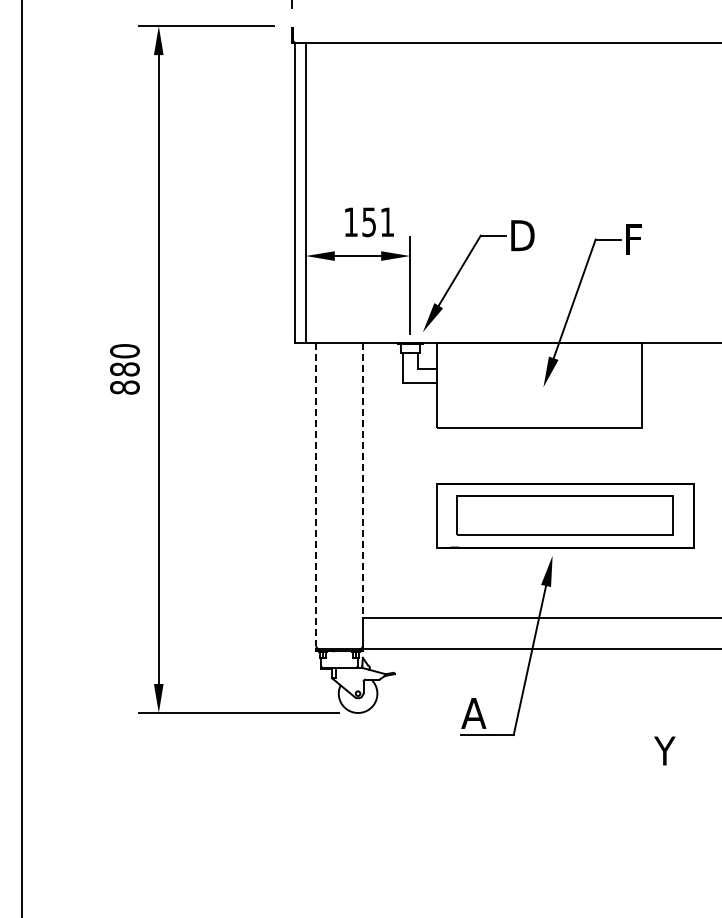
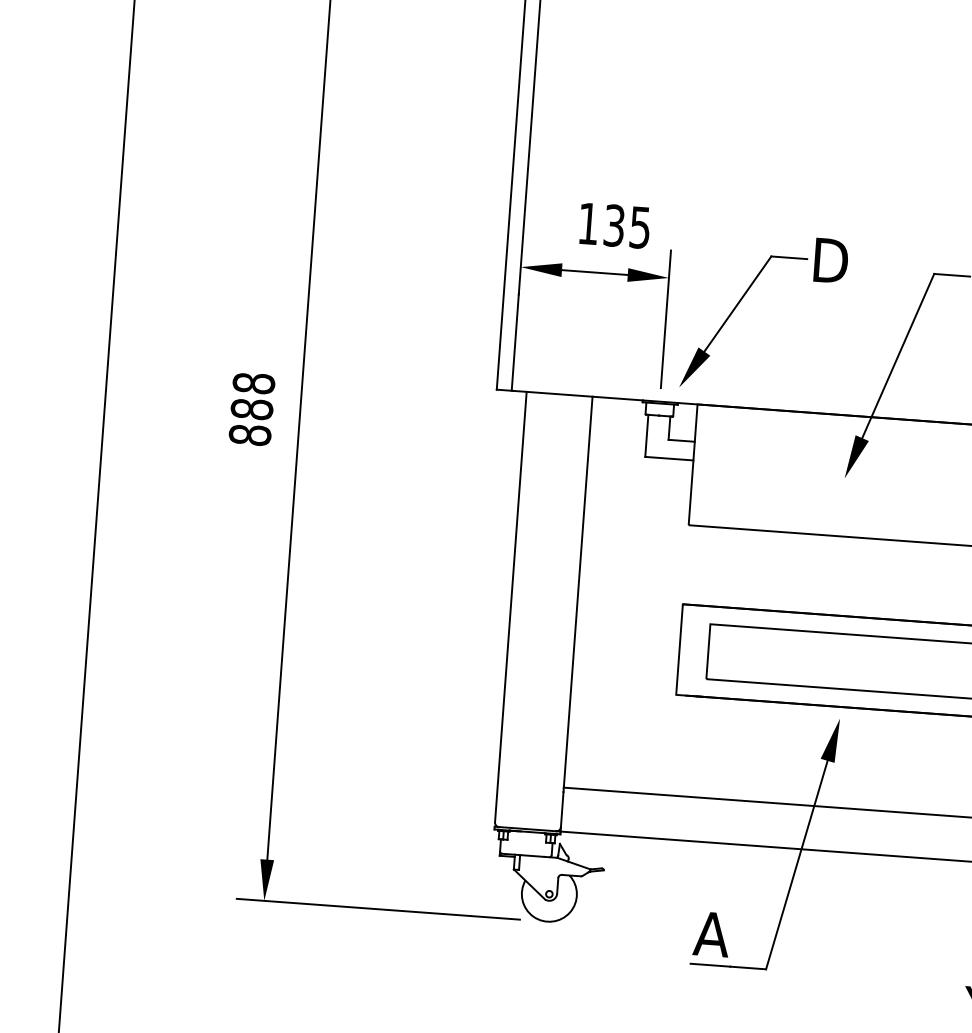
text: (378, 222) -> (627, 227), 151 -> 135
text: (124, 351) -> (253, 383), 880 -> 888
line: (362, 480) -> (577, 591), dashed -> solid
line: (316, 494) -> (511, 606), dashed -> solid

